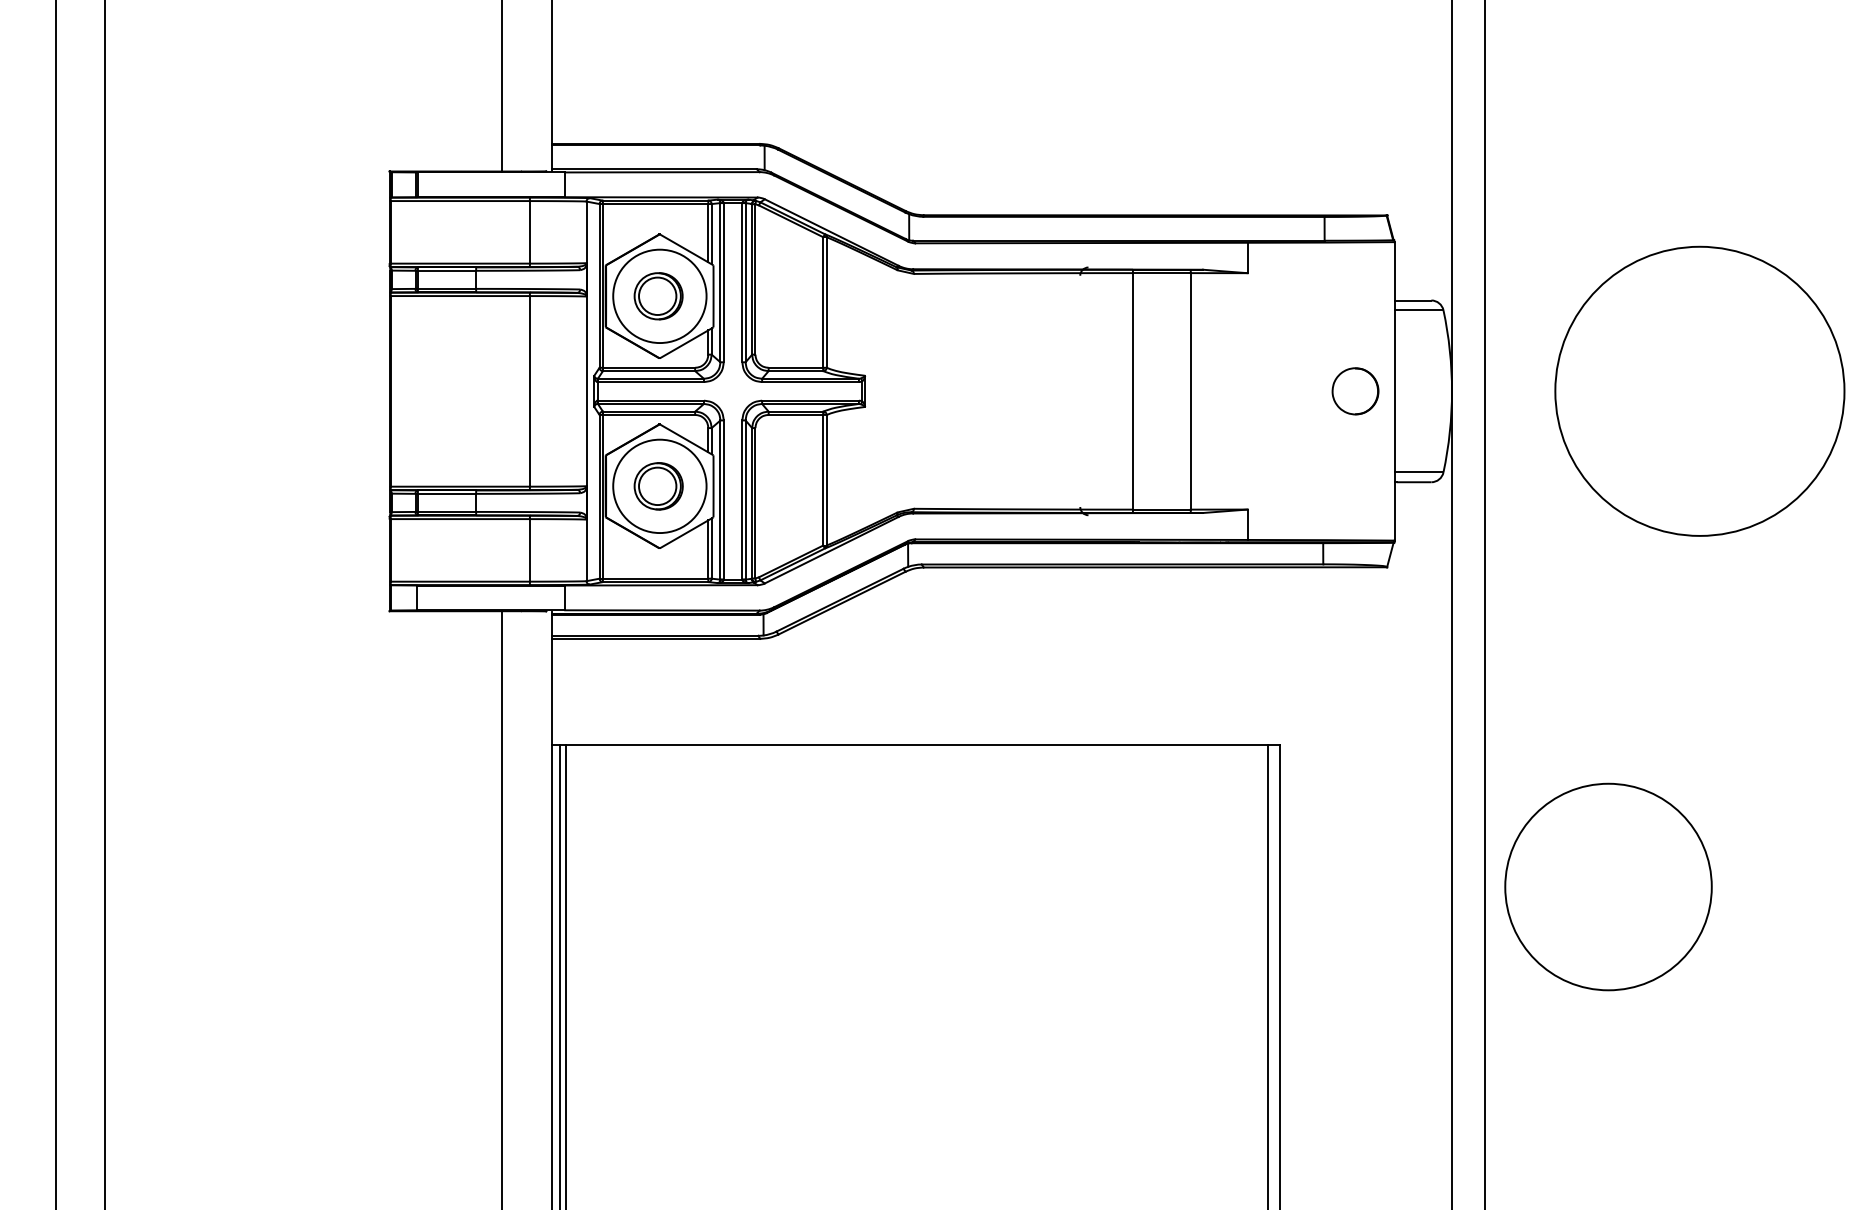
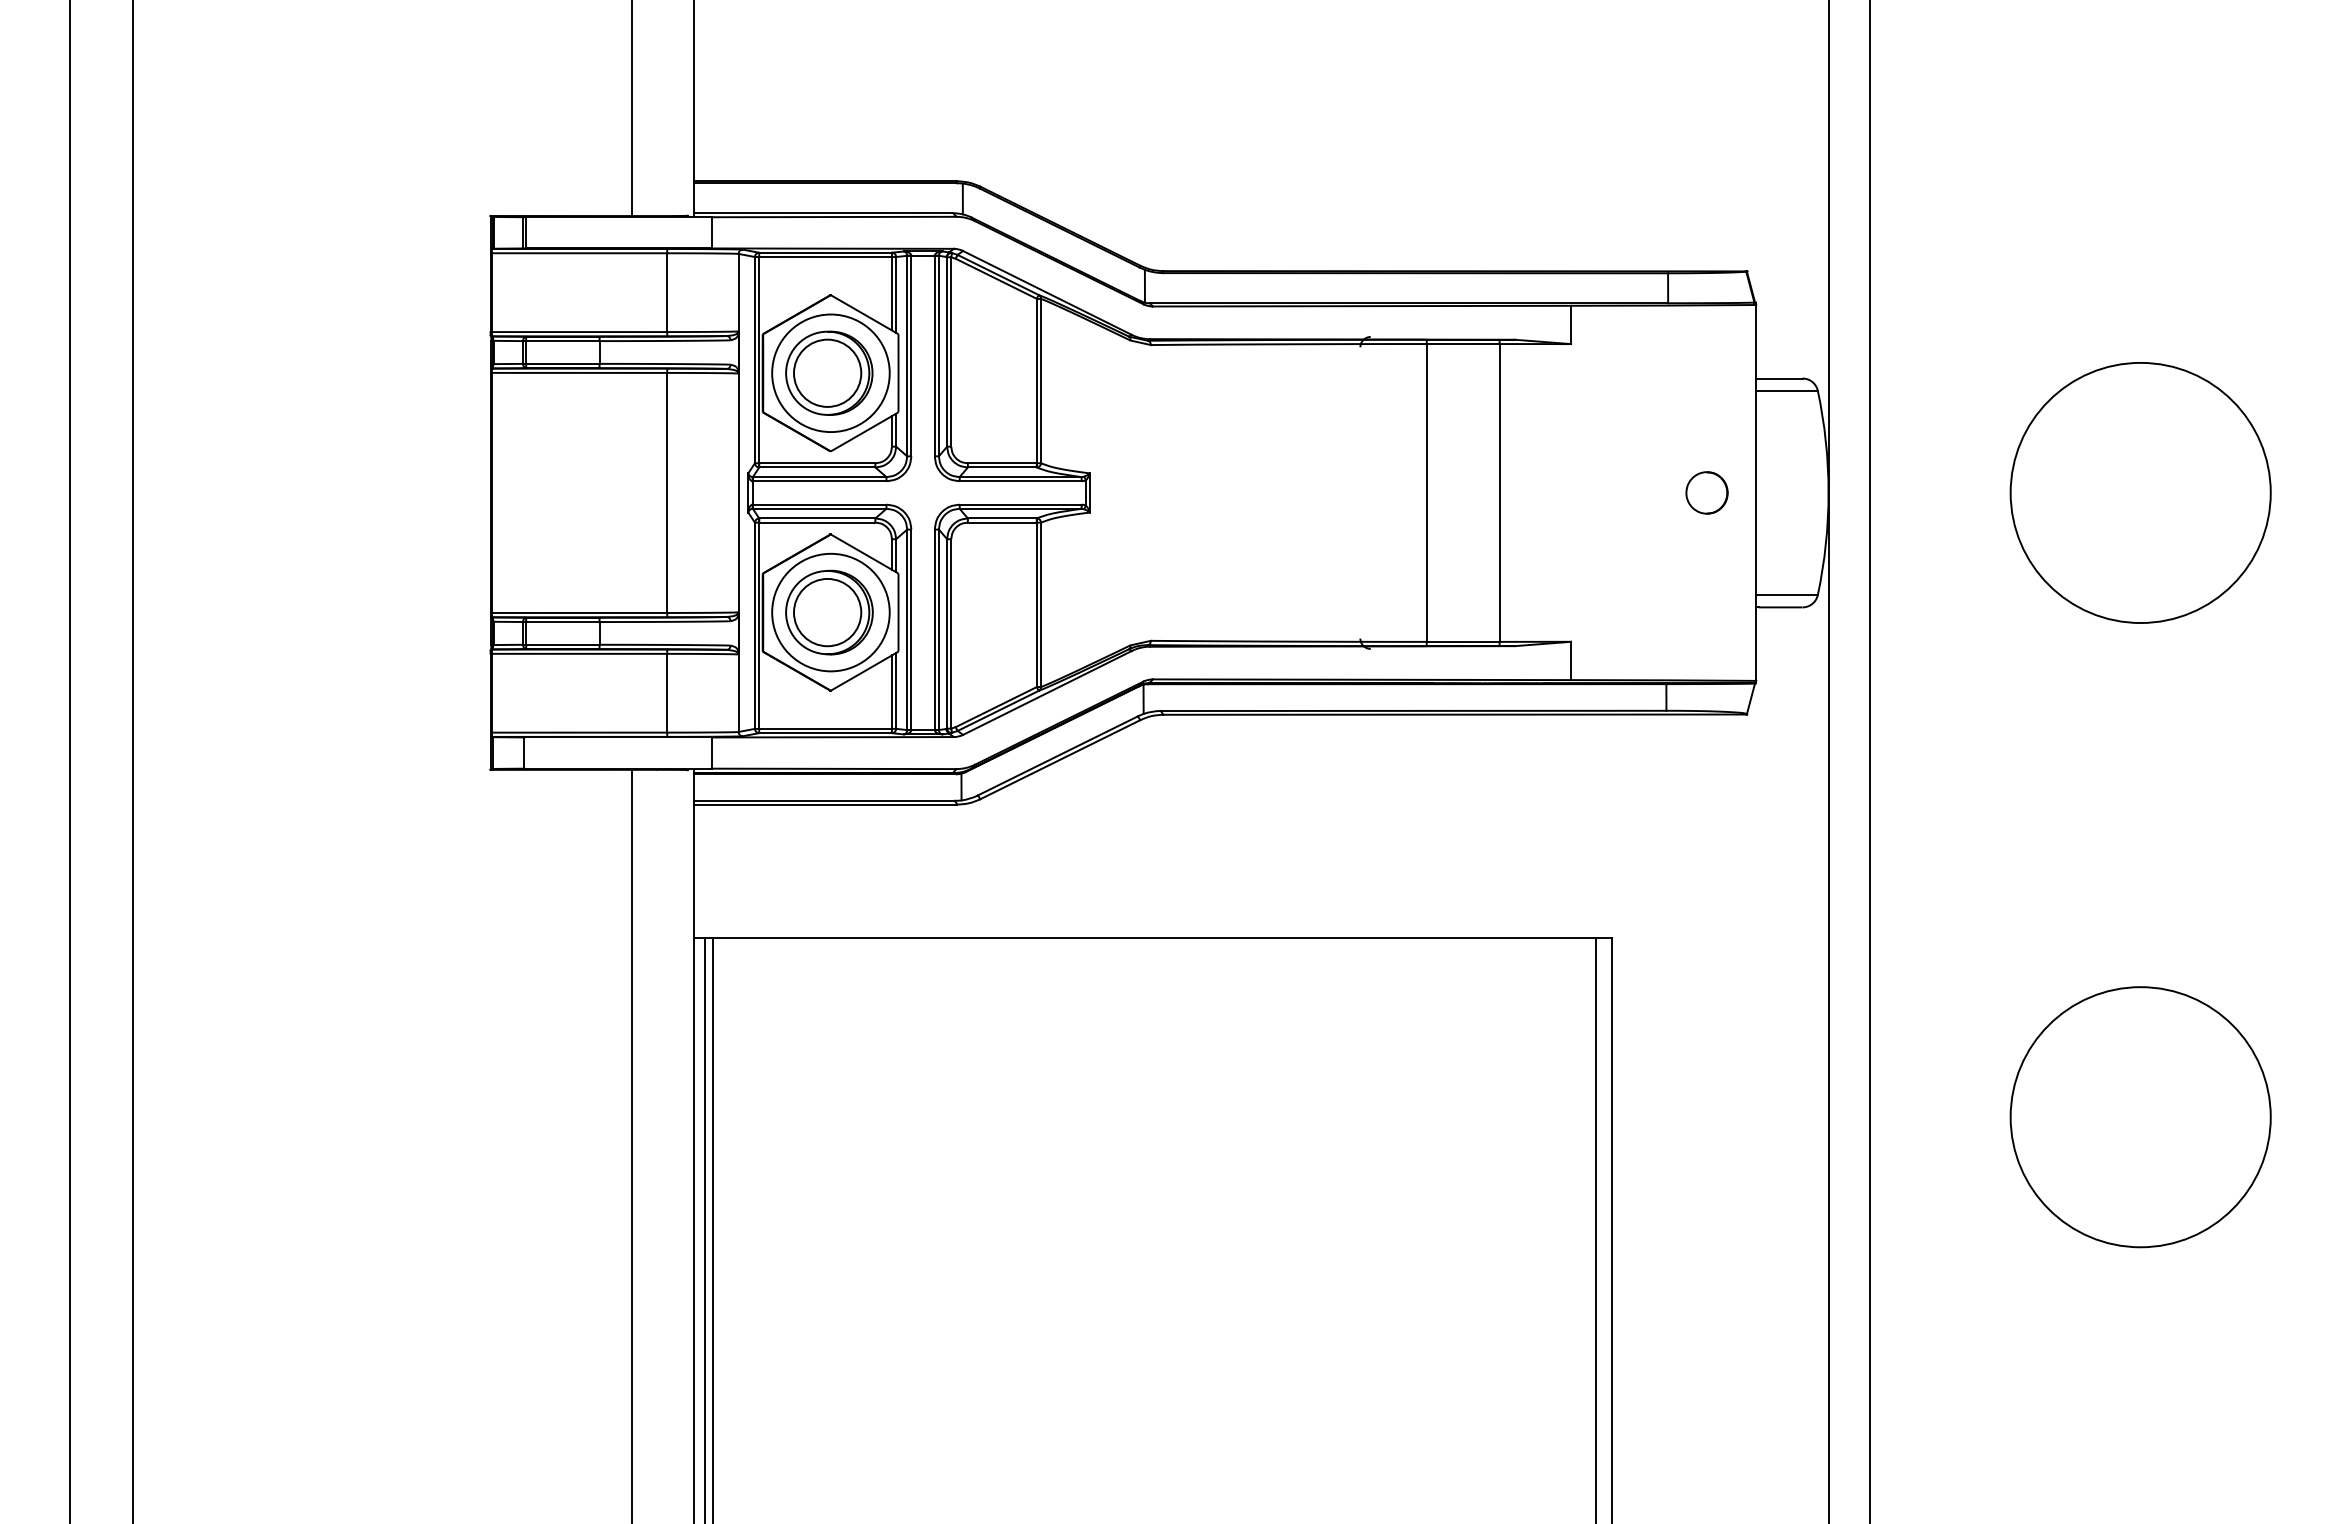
part: (658, 295) -> (829, 372), size x1.43
part: (1355, 391) -> (1706, 492), size x0.71
circle: (1699, 391) -> (2140, 492), size x0.71
part: (658, 486) -> (829, 612), size x1.43
circle: (1608, 887) -> (2140, 1117), moved

